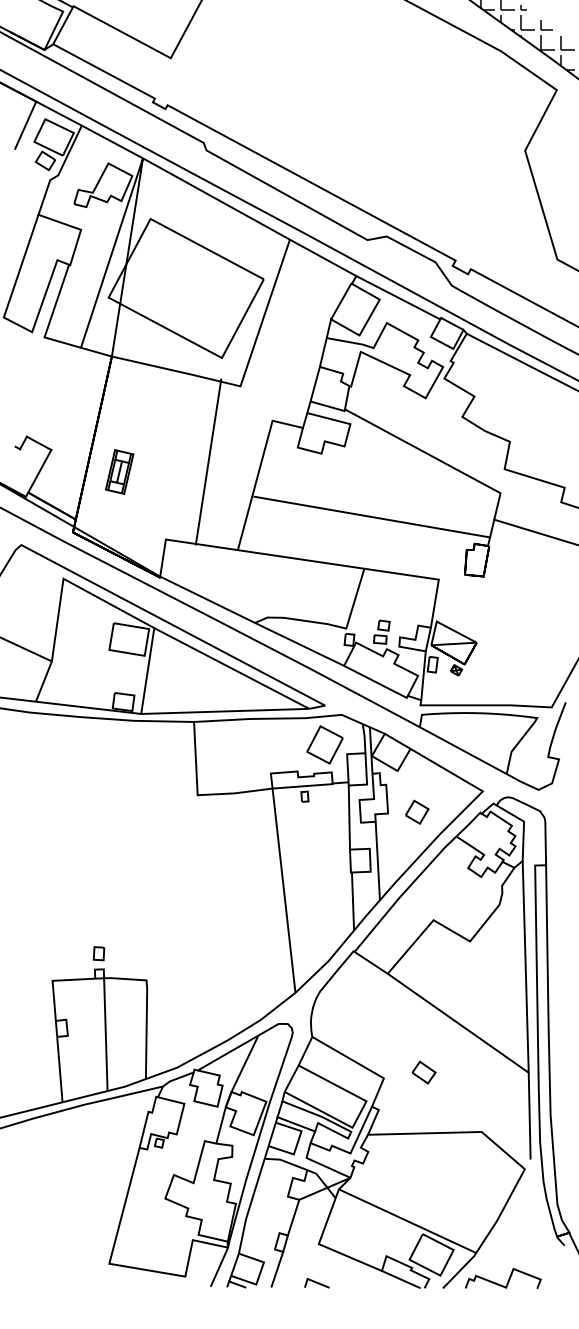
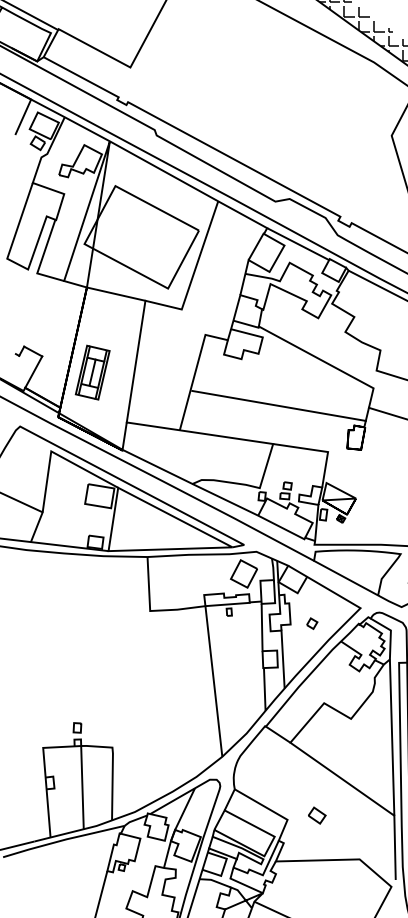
line: (208, 461) -> (136, 361), moved
part: (119, 471) -> (92, 372), size x1.67
part: (417, 812) -> (312, 623), size x0.62

